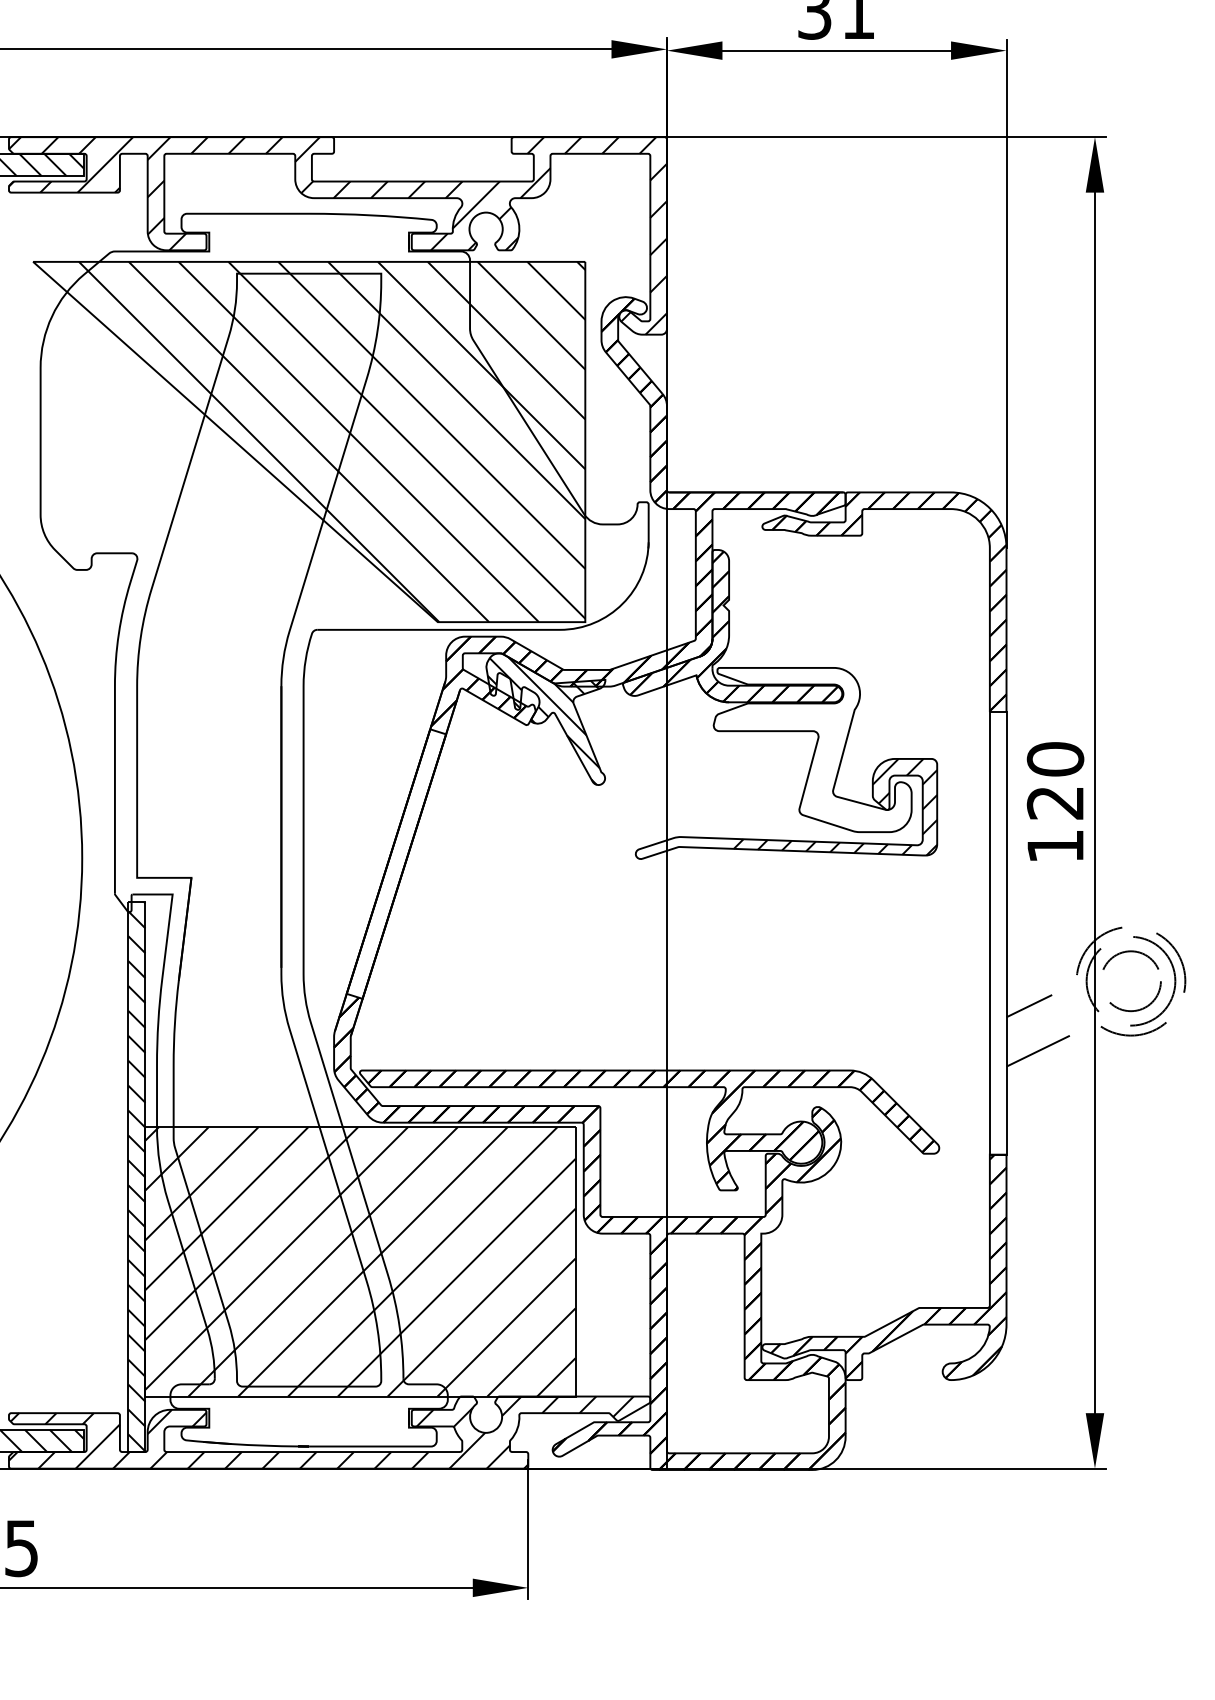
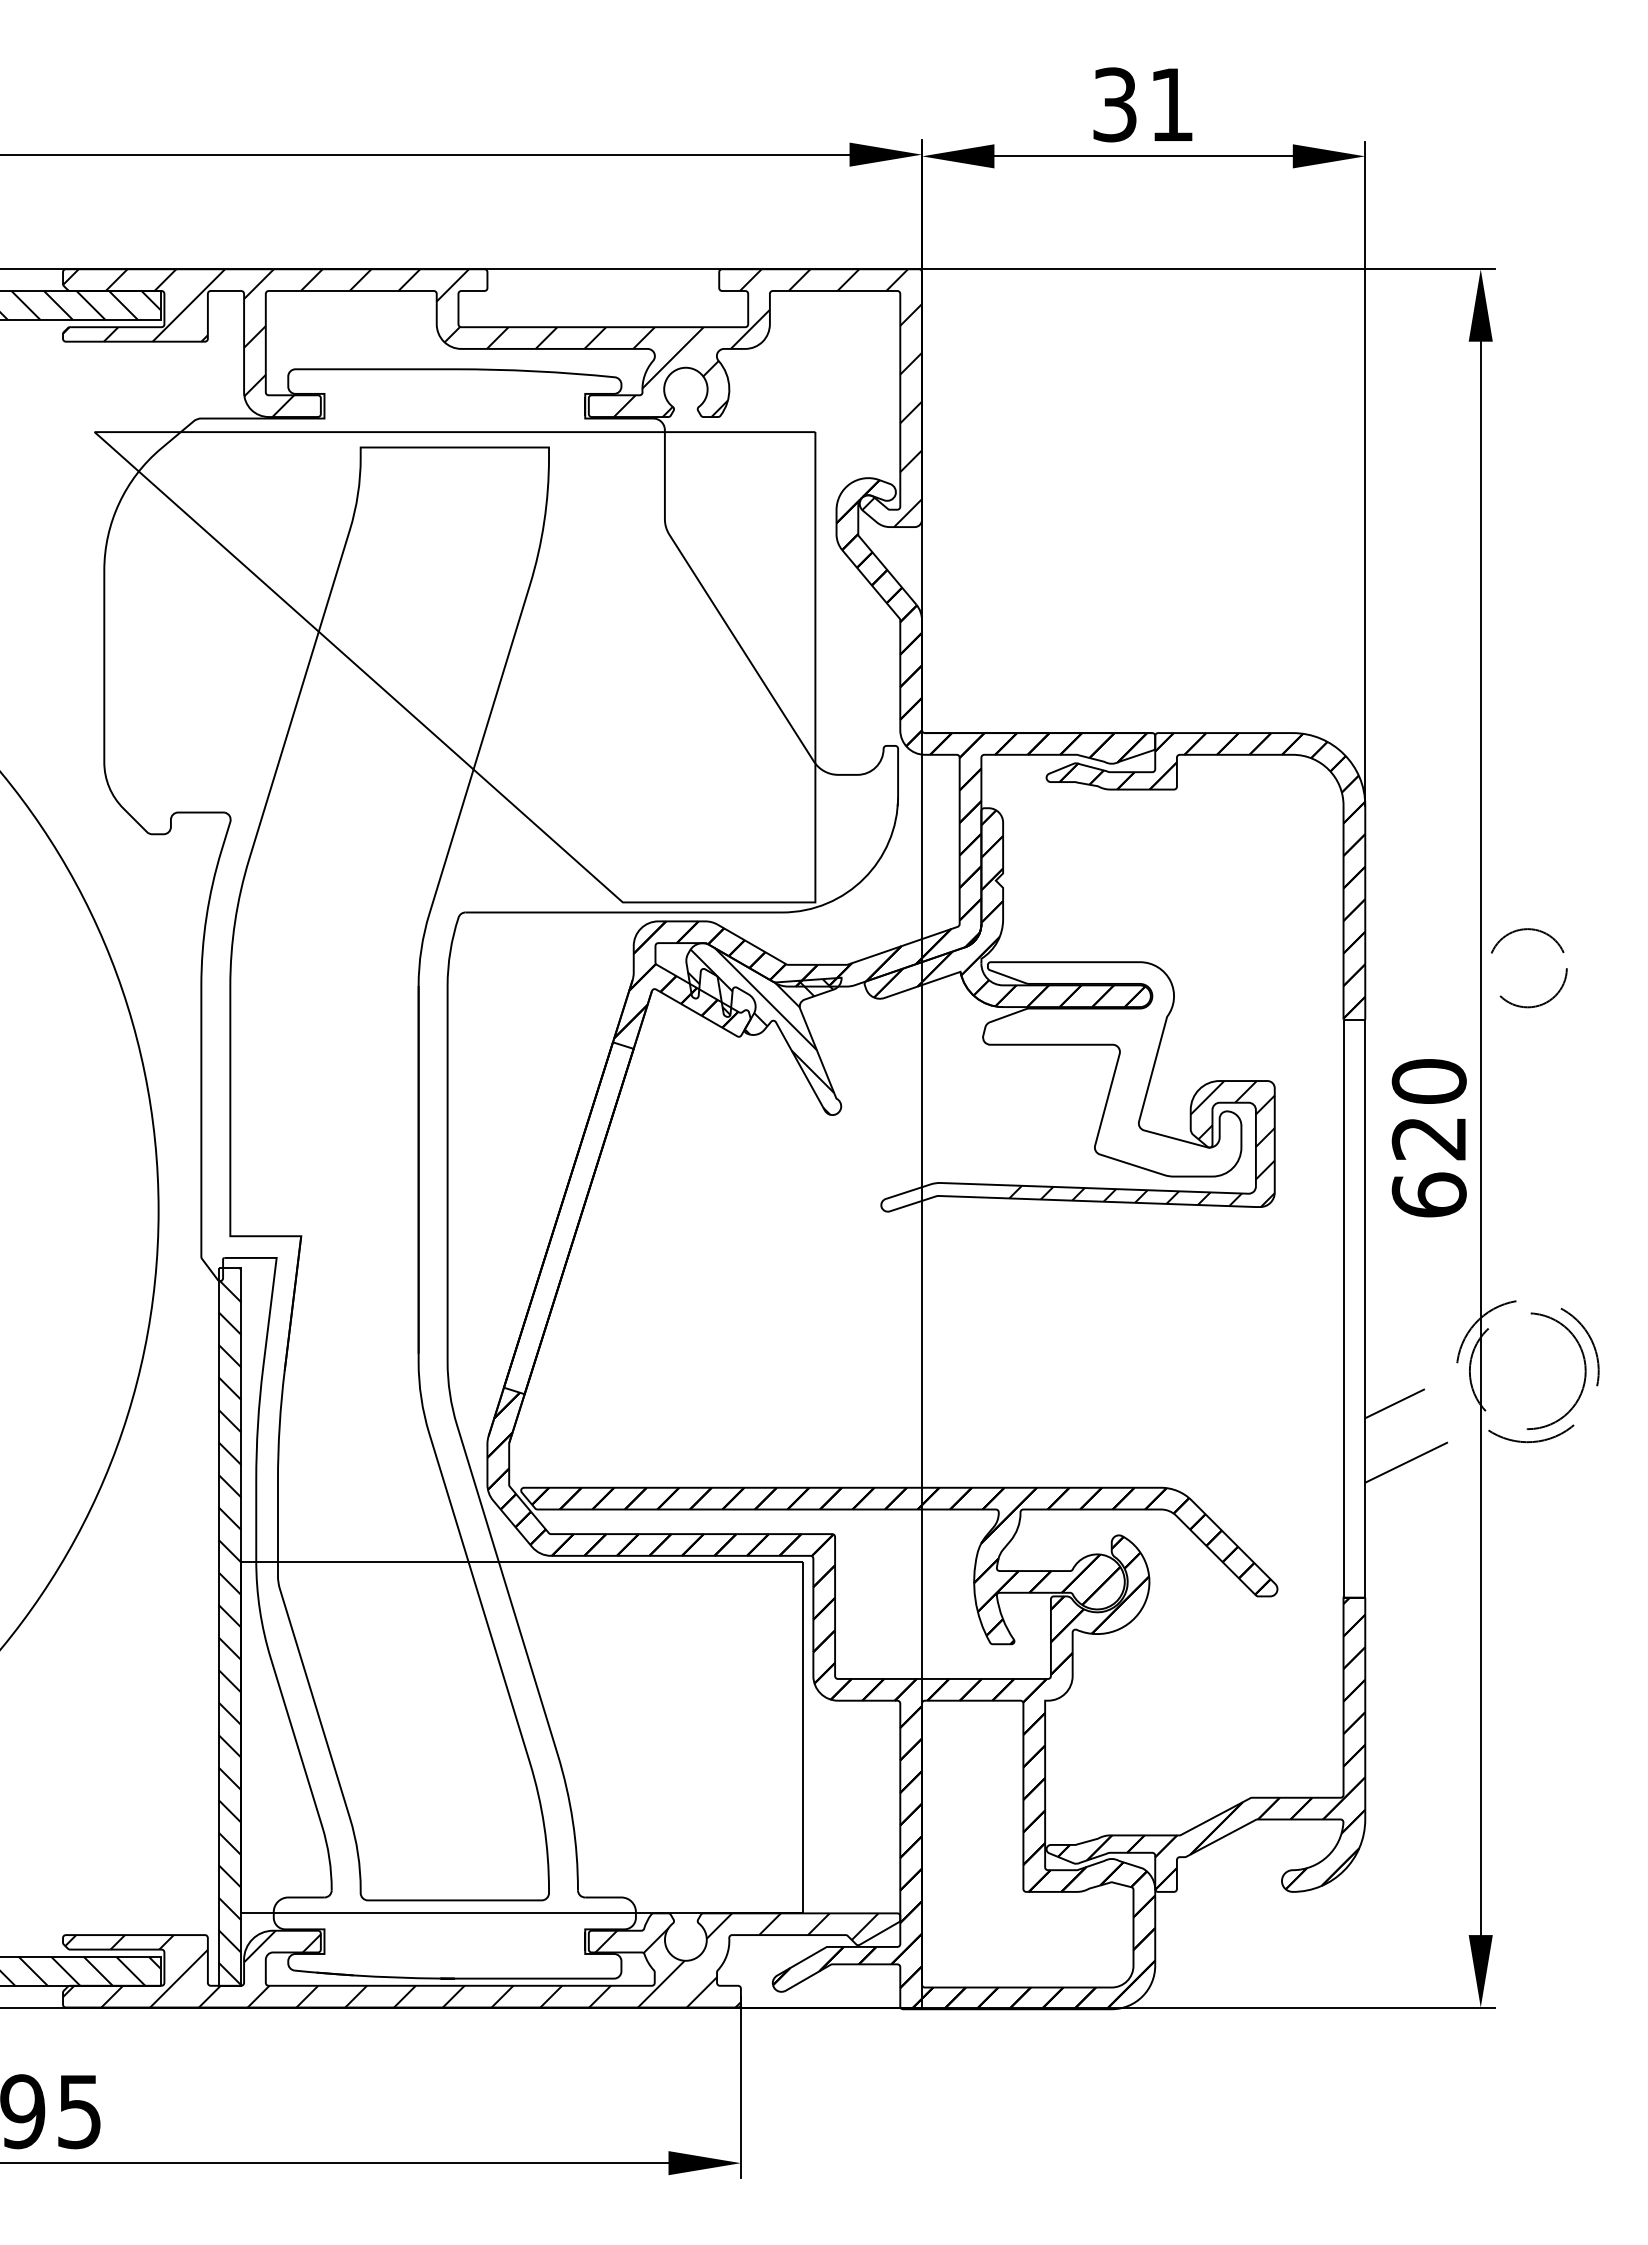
hatch: (331, 442) -> (484, 667), removed
text: (1054, 845) -> (1428, 1194), 120 -> 620
circle: (1132, 981) -> (1529, 968), moved
hatch: (360, 1261) -> (521, 1737), removed

